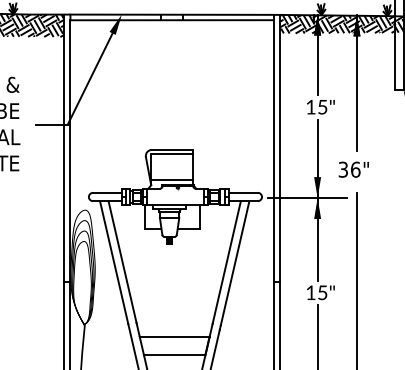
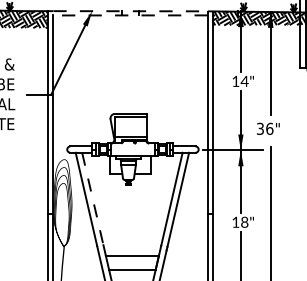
line: (70, 17) -> (53, 13), solid -> dashed
text: (322, 107) -> (244, 81), 15" -> 14"
line: (122, 262) -> (92, 199), solid -> dashed
text: (322, 292) -> (244, 222), 15" -> 18"

